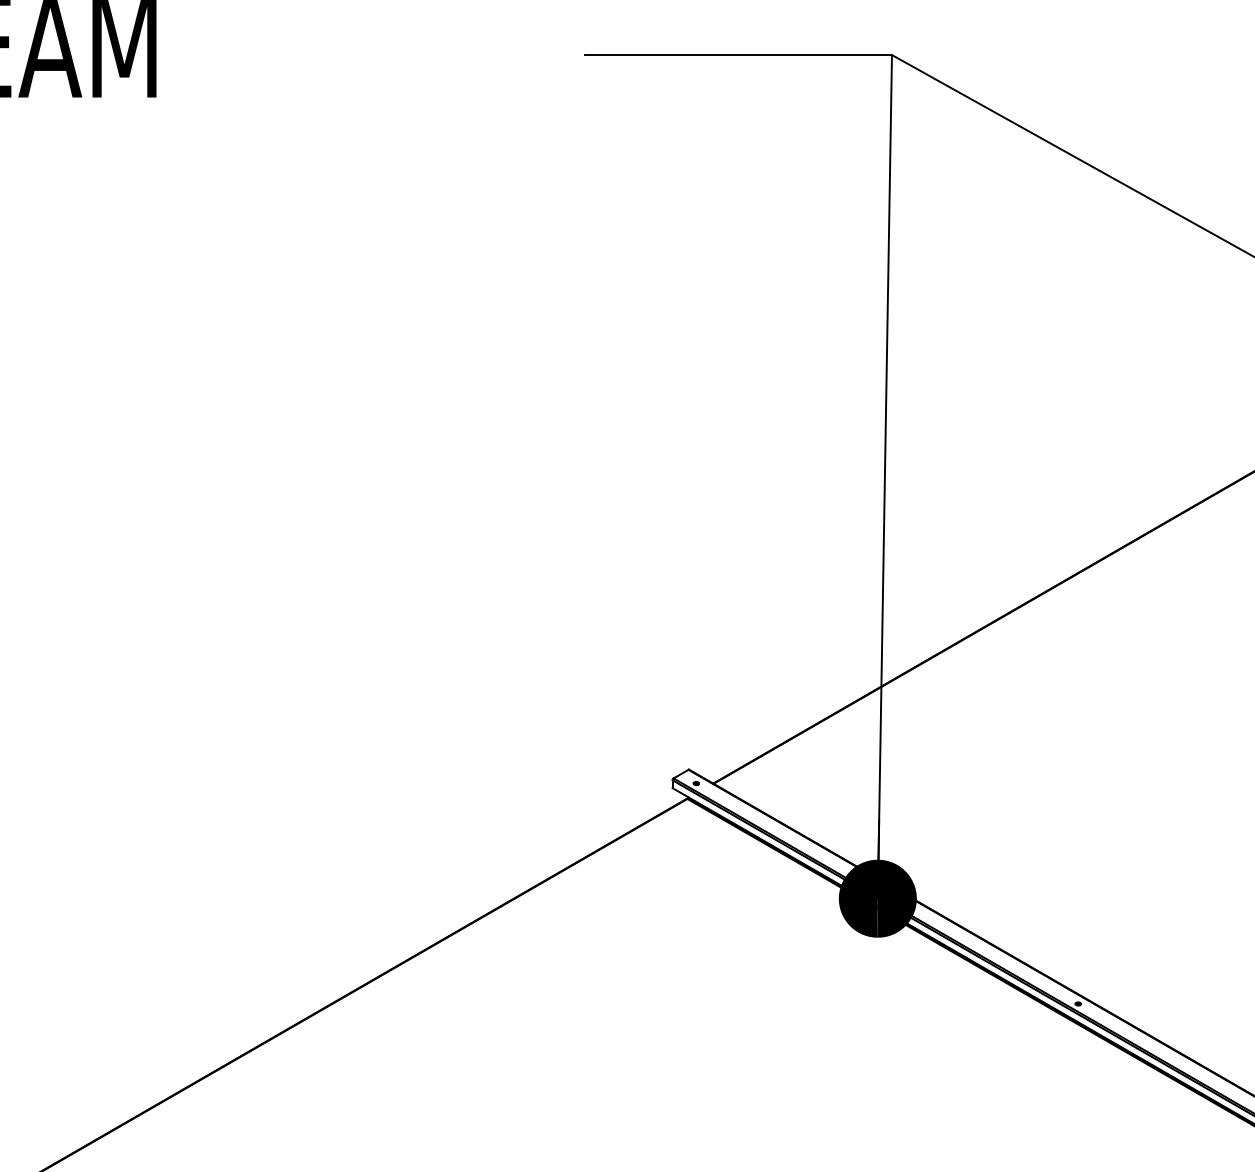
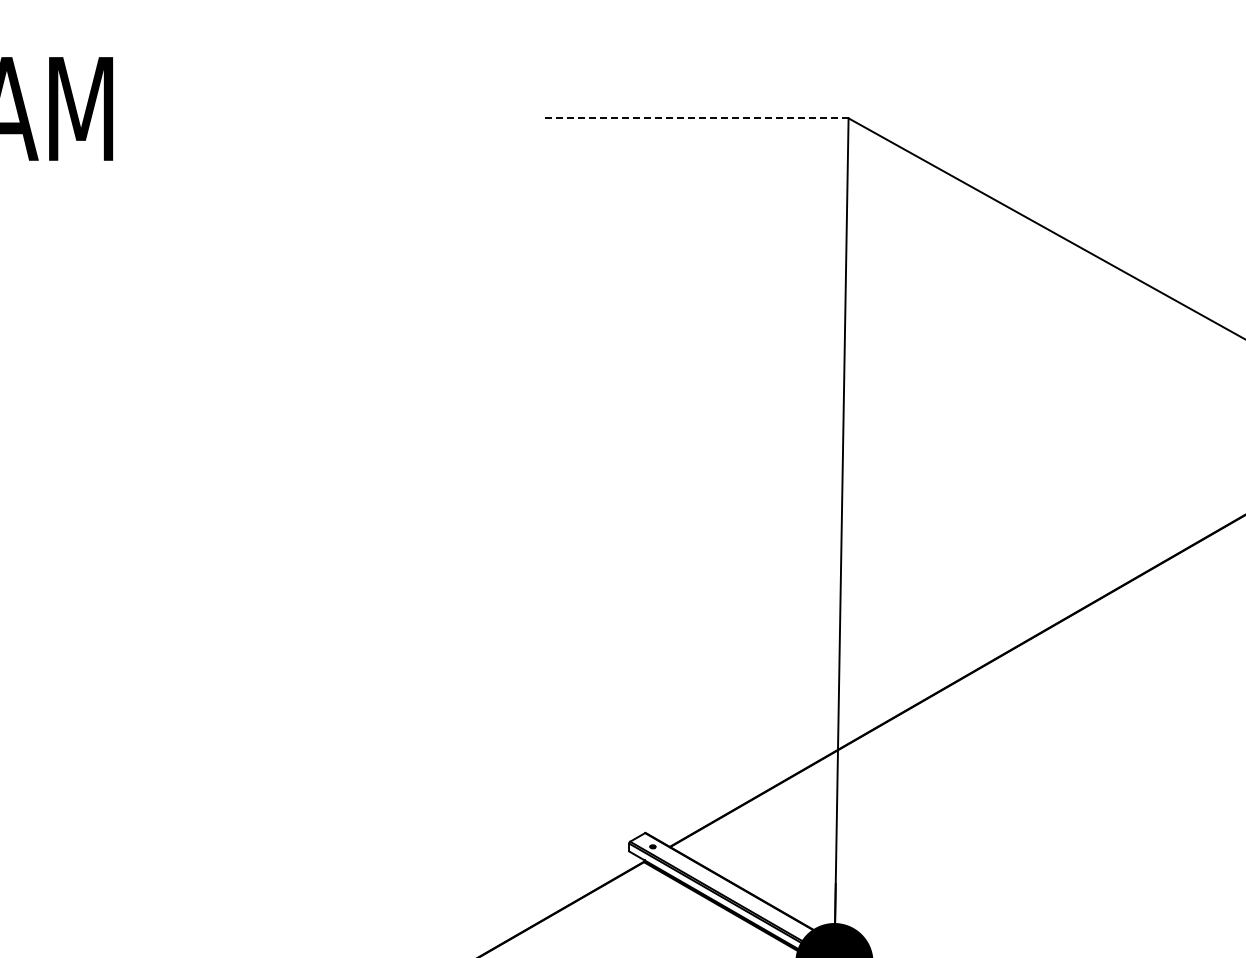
line: (738, 55) -> (695, 118), solid -> dashed

